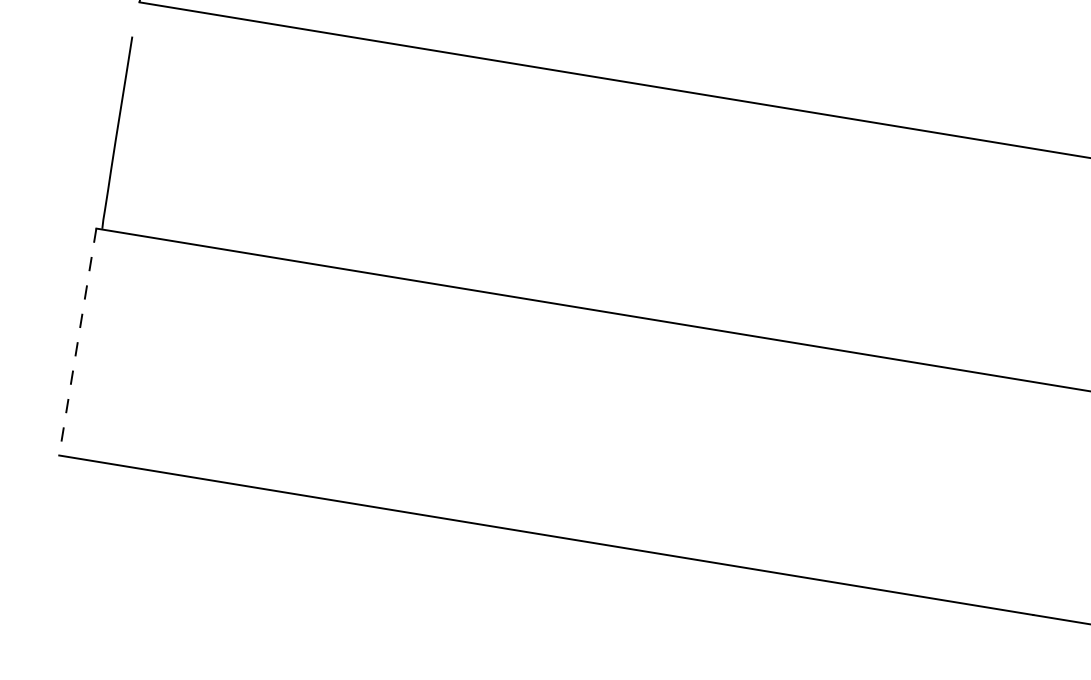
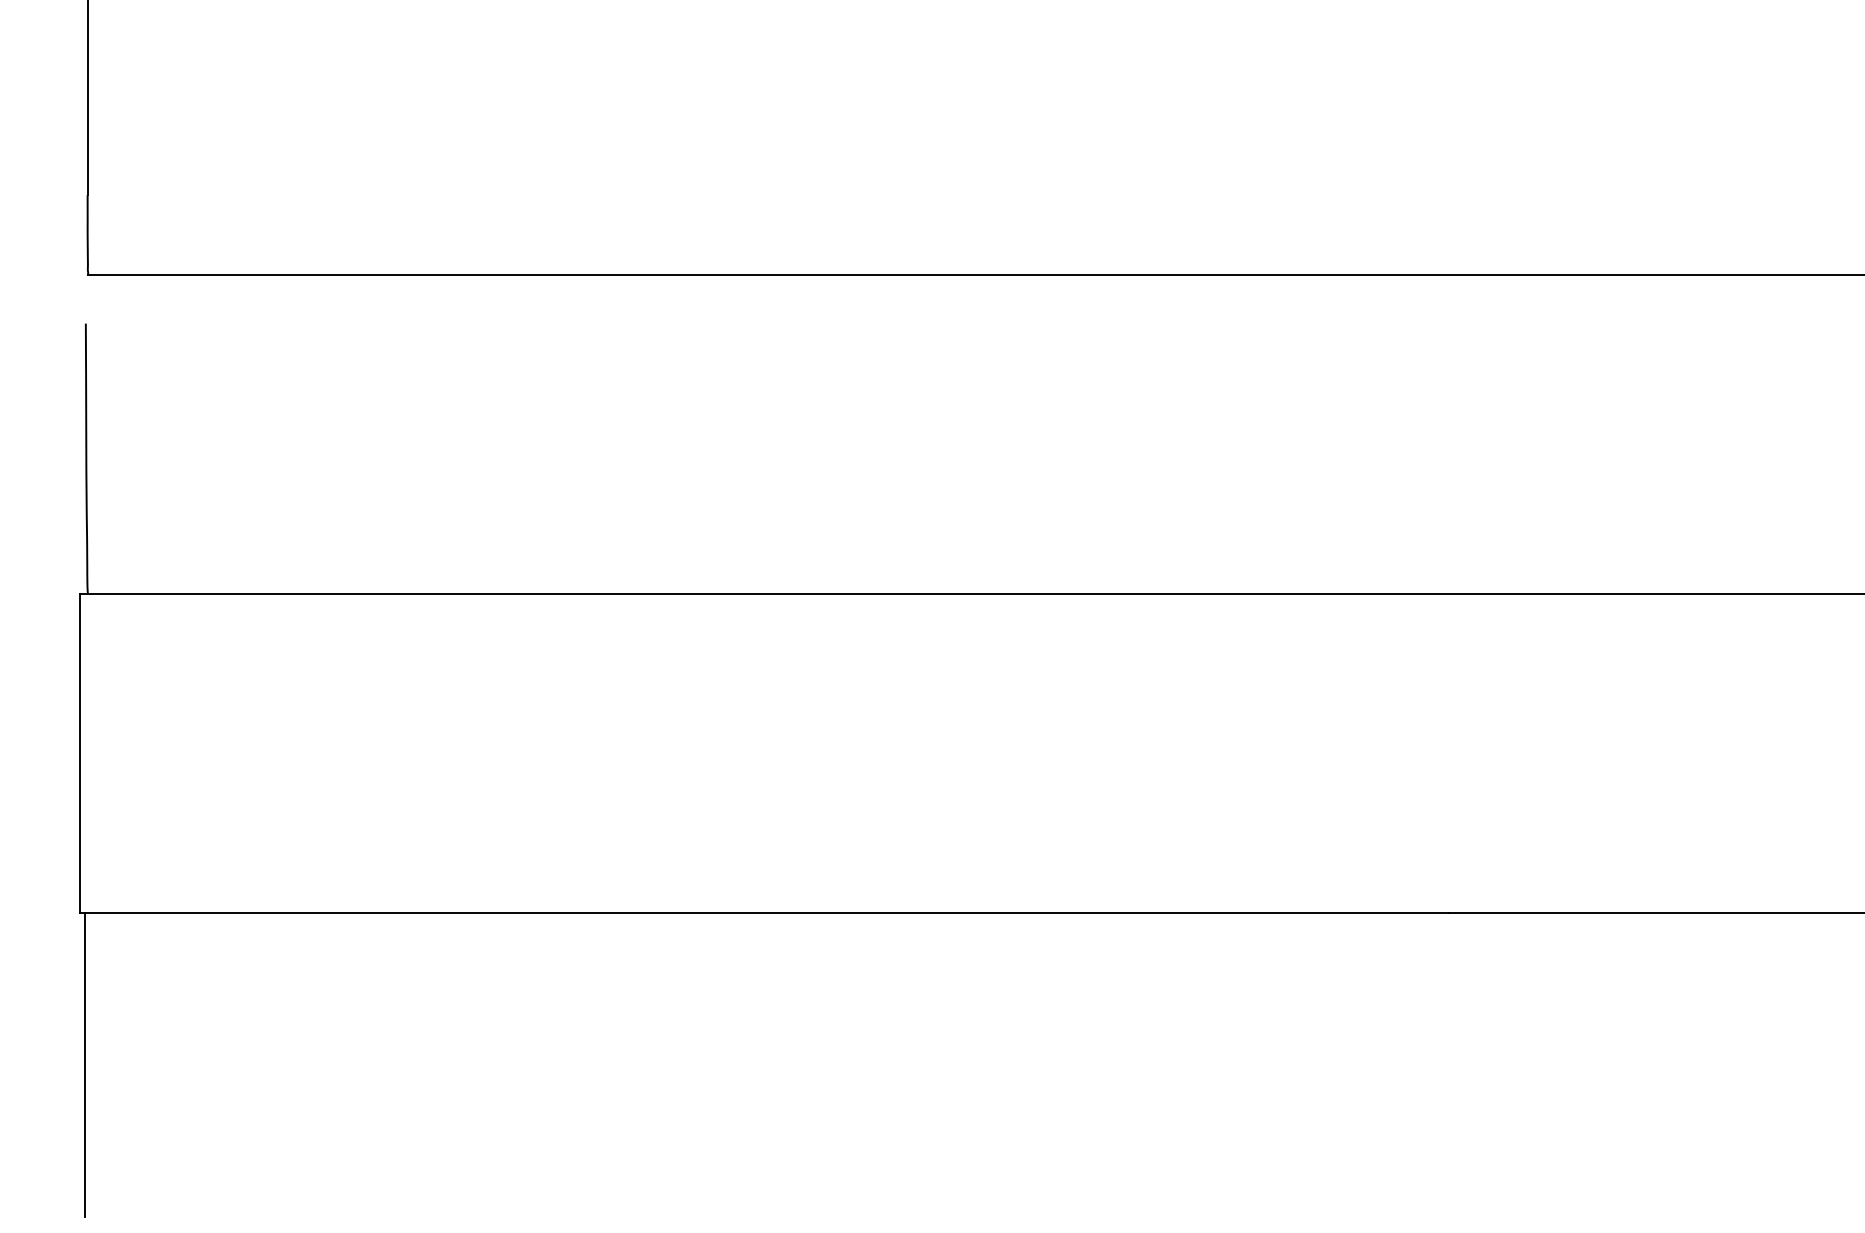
line: (77, 342) -> (79, 754), dashed -> solid
line: (45, 564) -> (85, 1065), added

